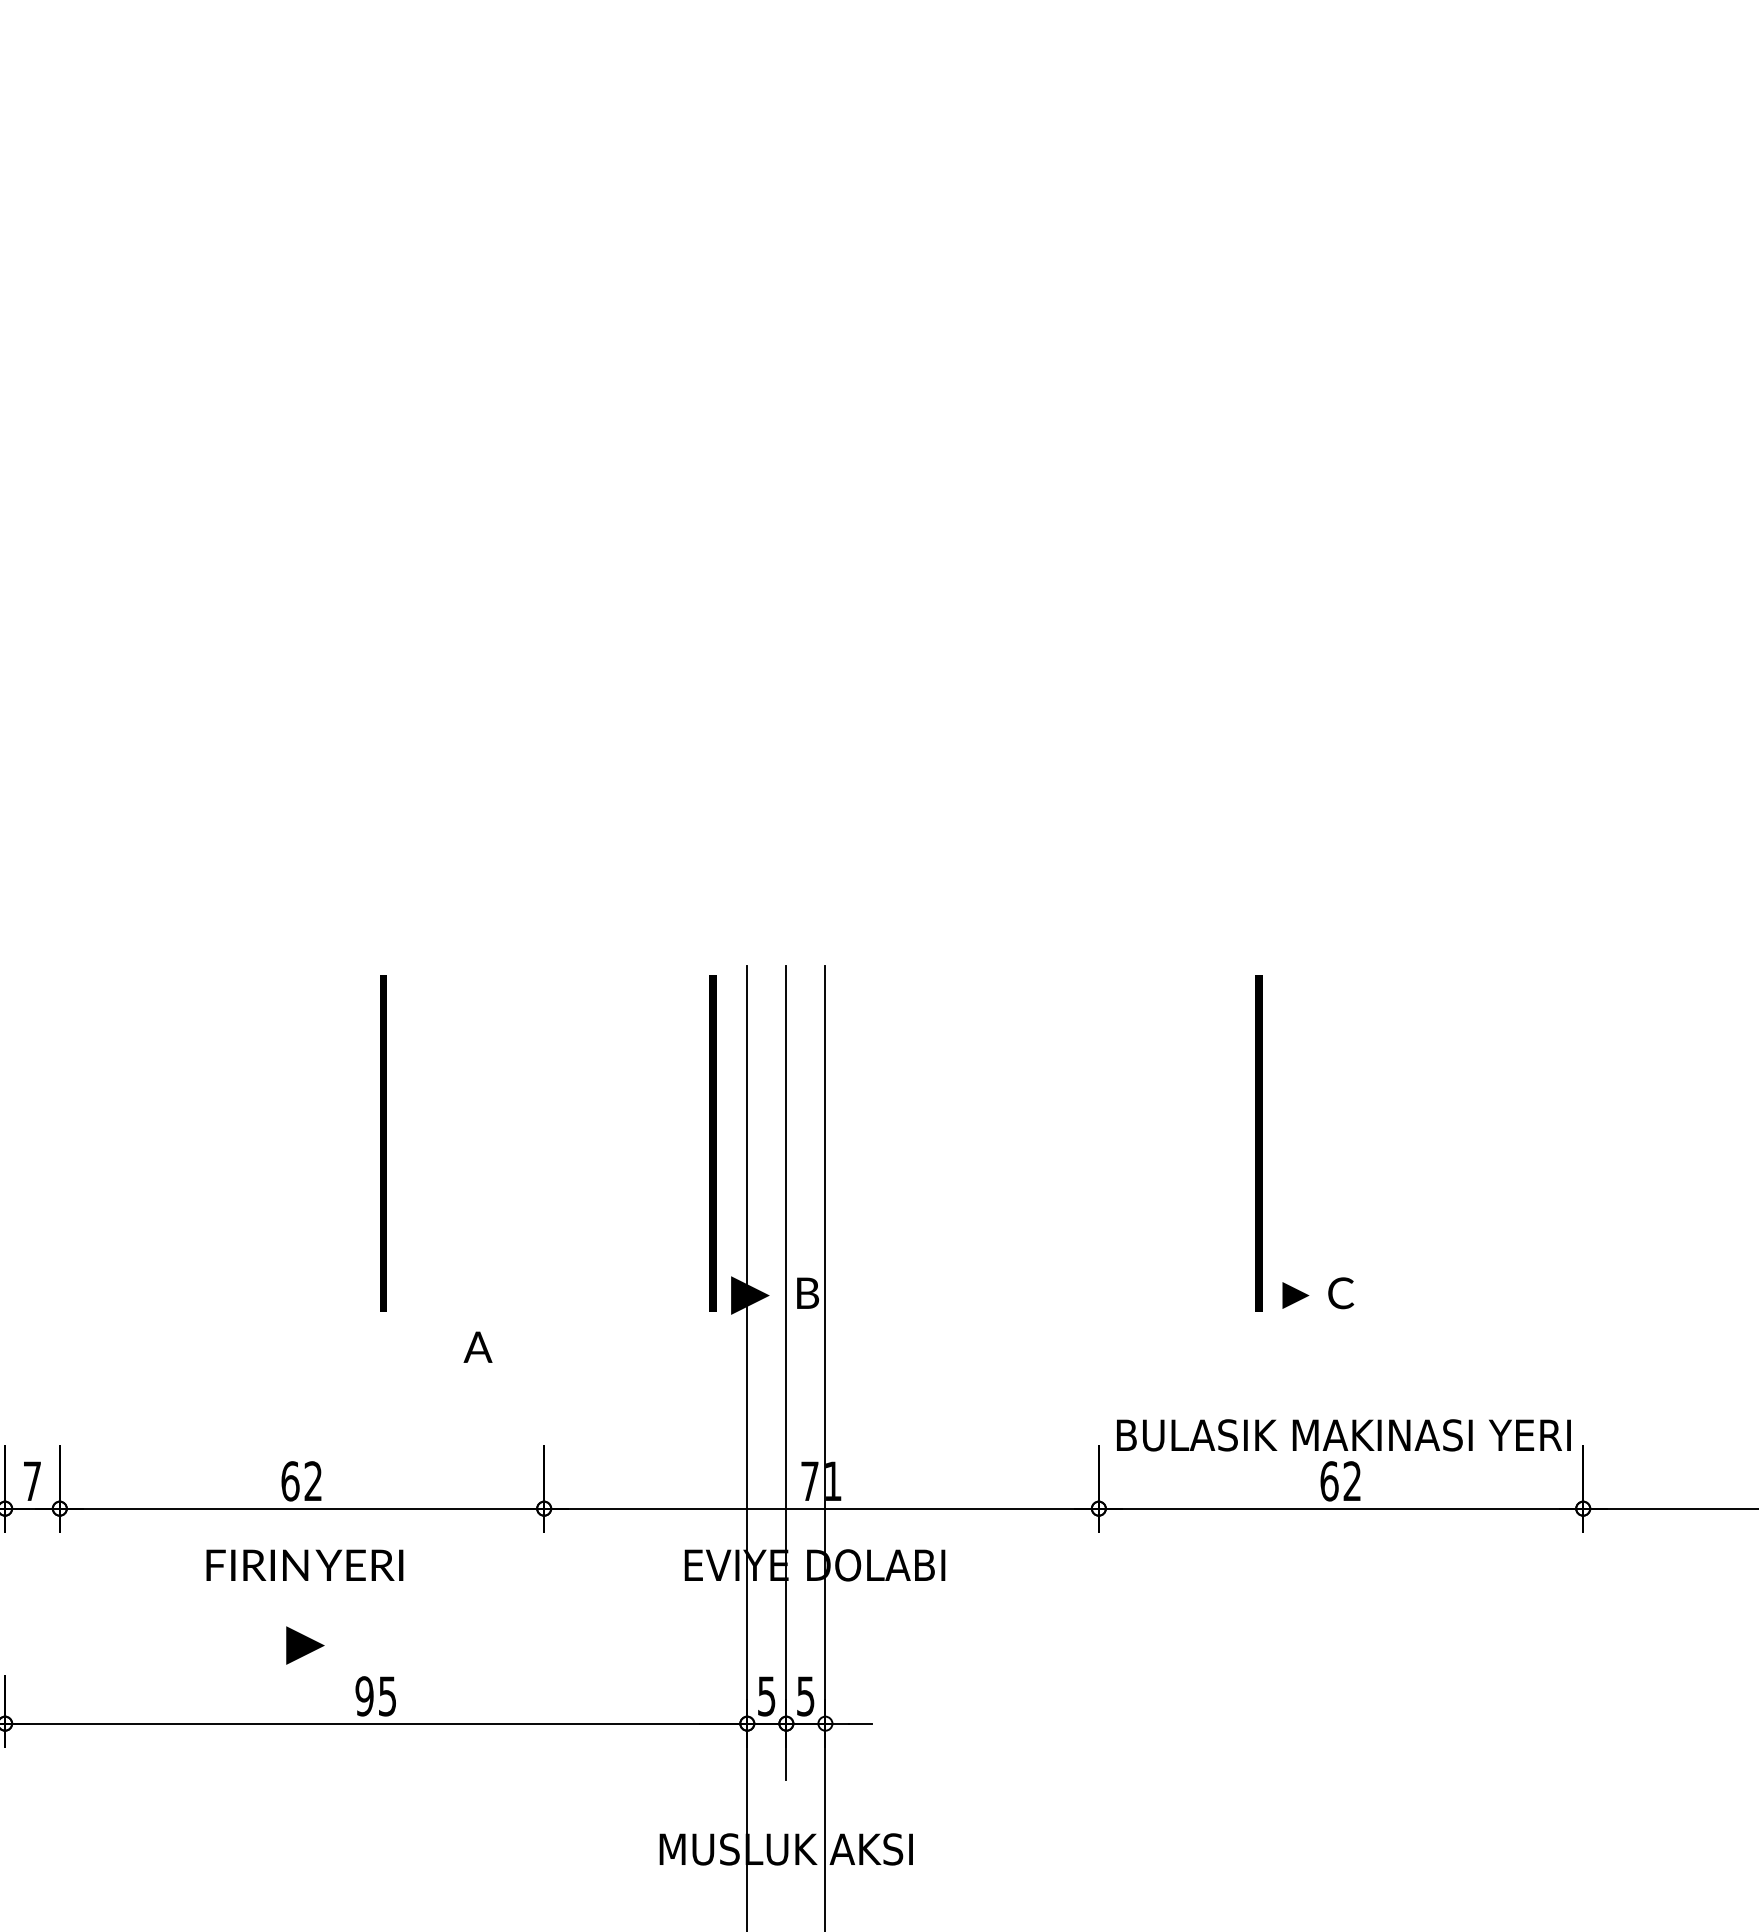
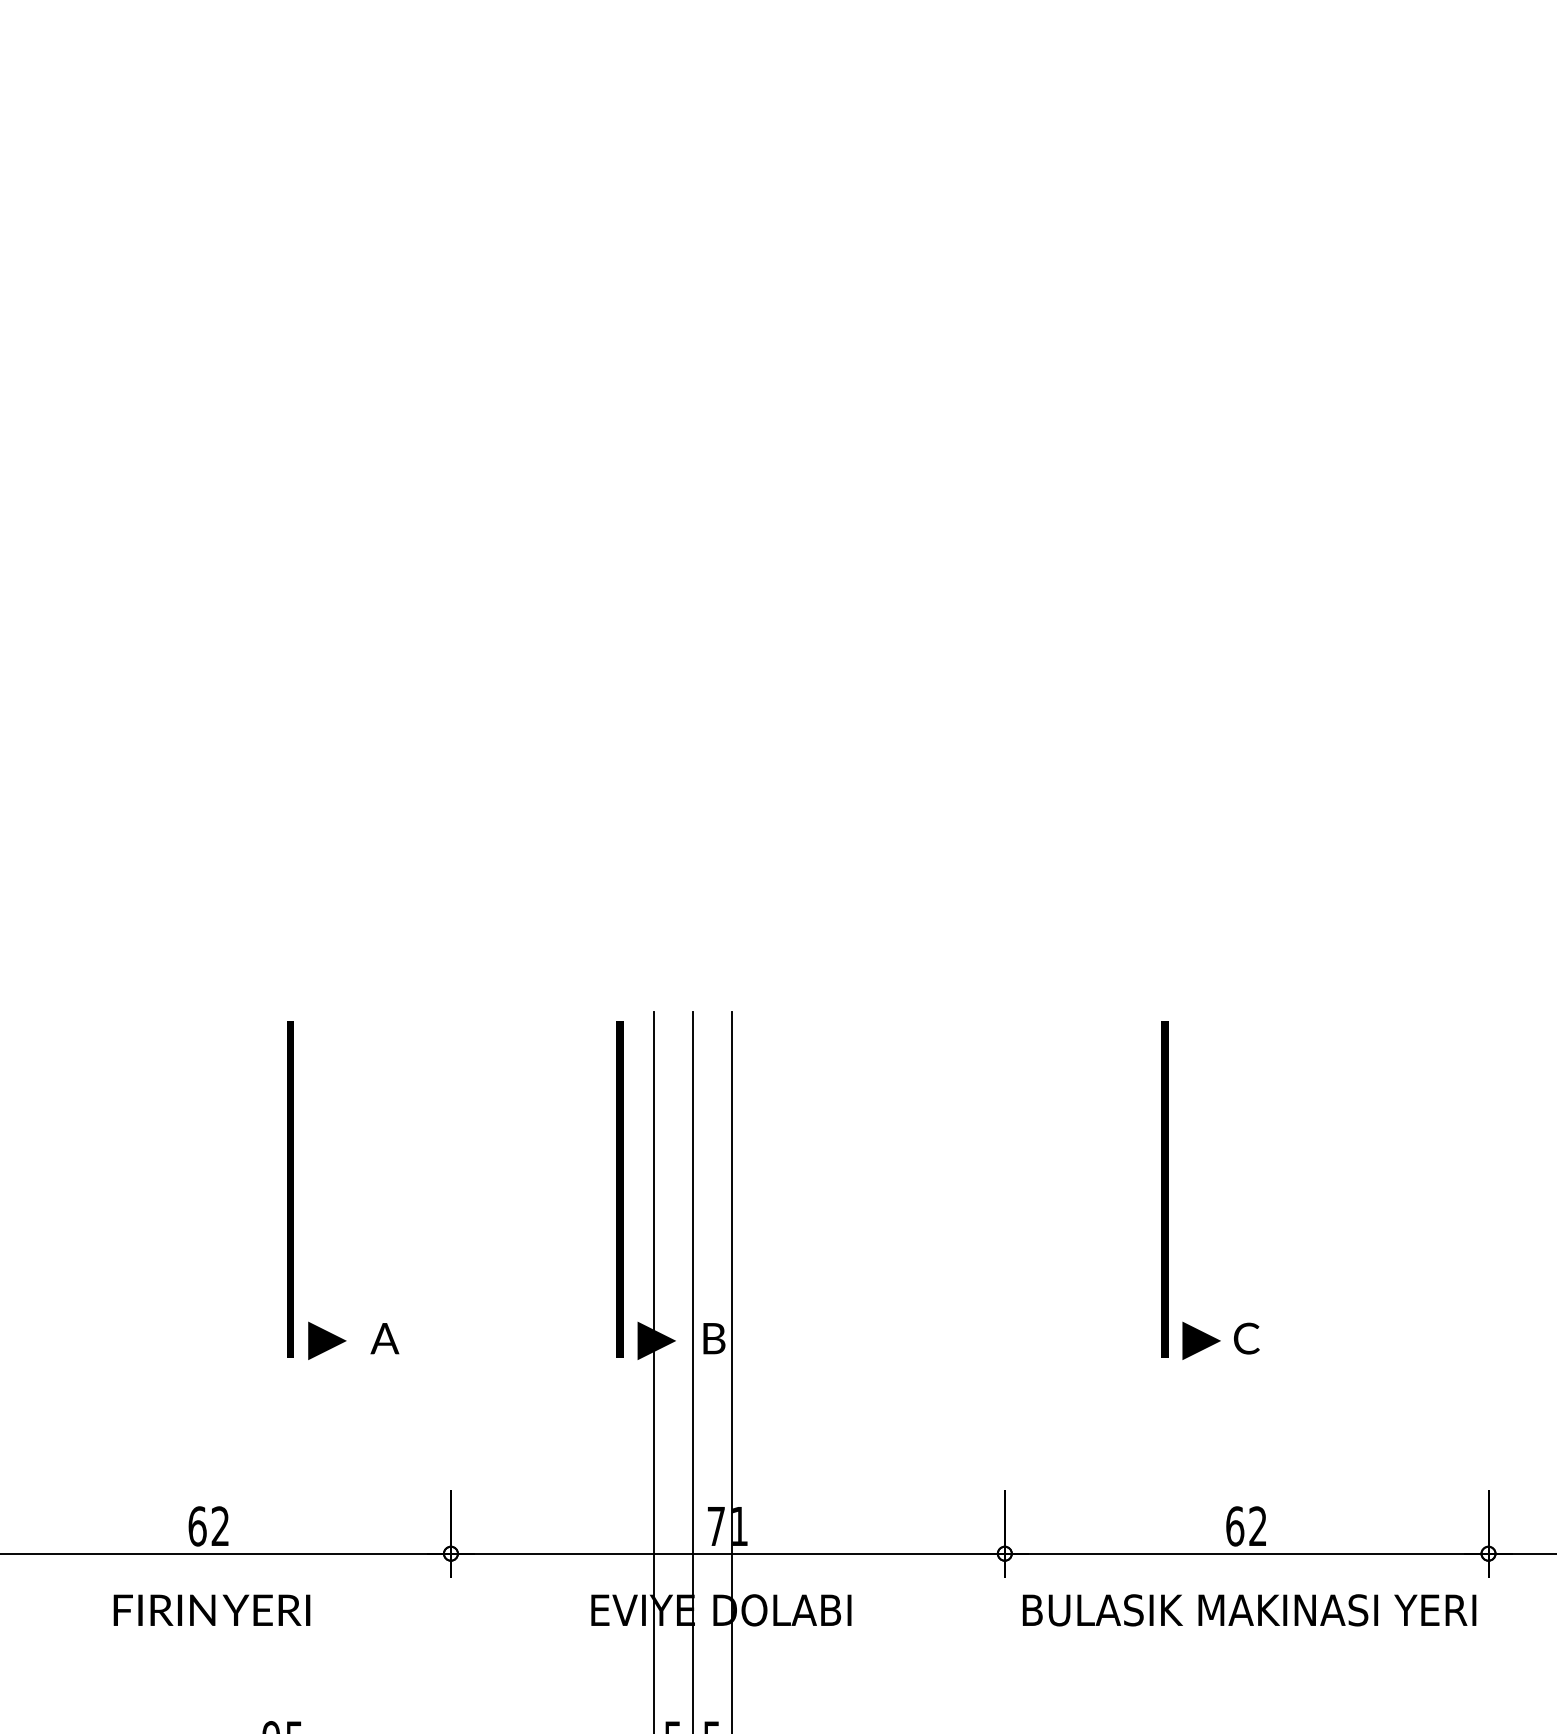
part: (1295, 1295) -> (1201, 1340), size x1.43
text: (477, 1346) -> (384, 1337), moved
text: (1343, 1435) -> (1249, 1610), moved
part: (305, 1645) -> (327, 1340), moved

